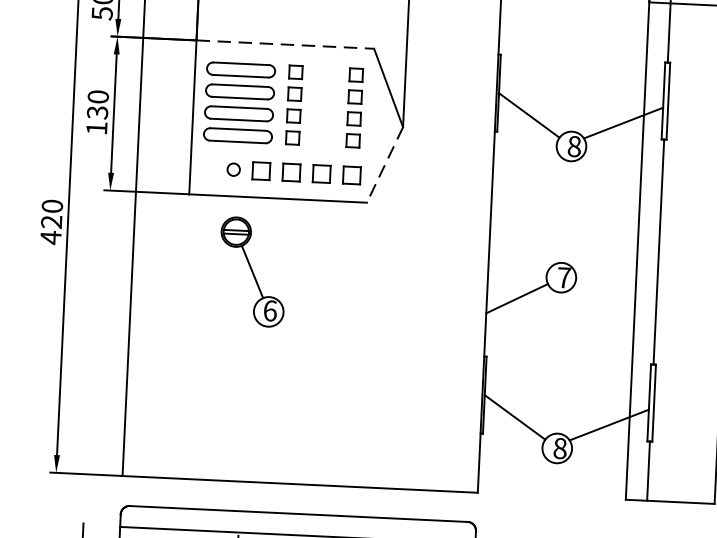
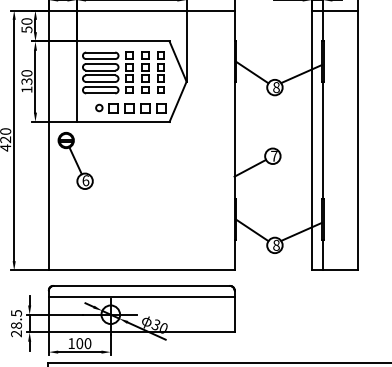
line: (285, 44) -> (123, 41), dashed -> solid
part: (325, 105) -> (145, 72), added
line: (385, 164) -> (178, 101), dashed -> solid
part: (252, 271) -> (75, 160), moved

